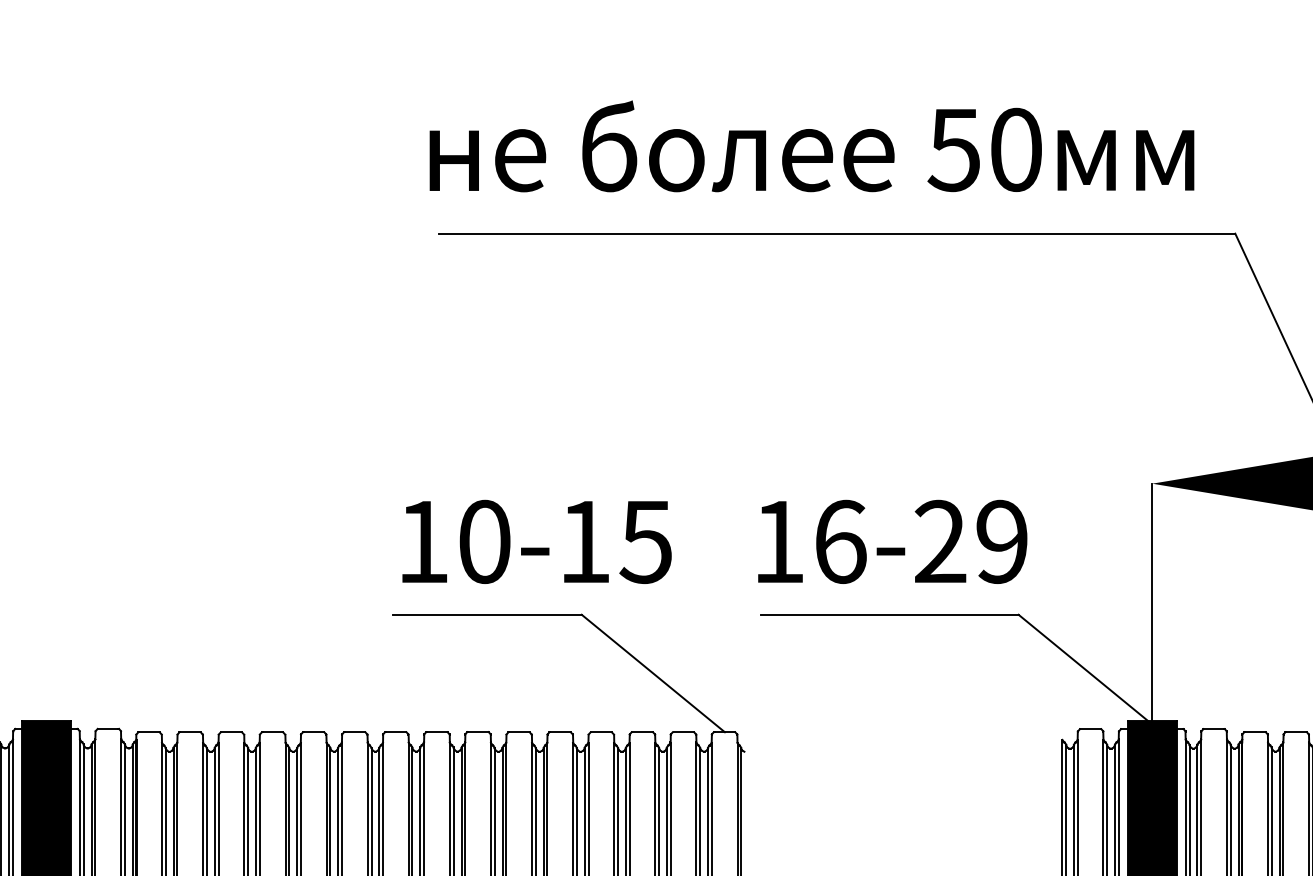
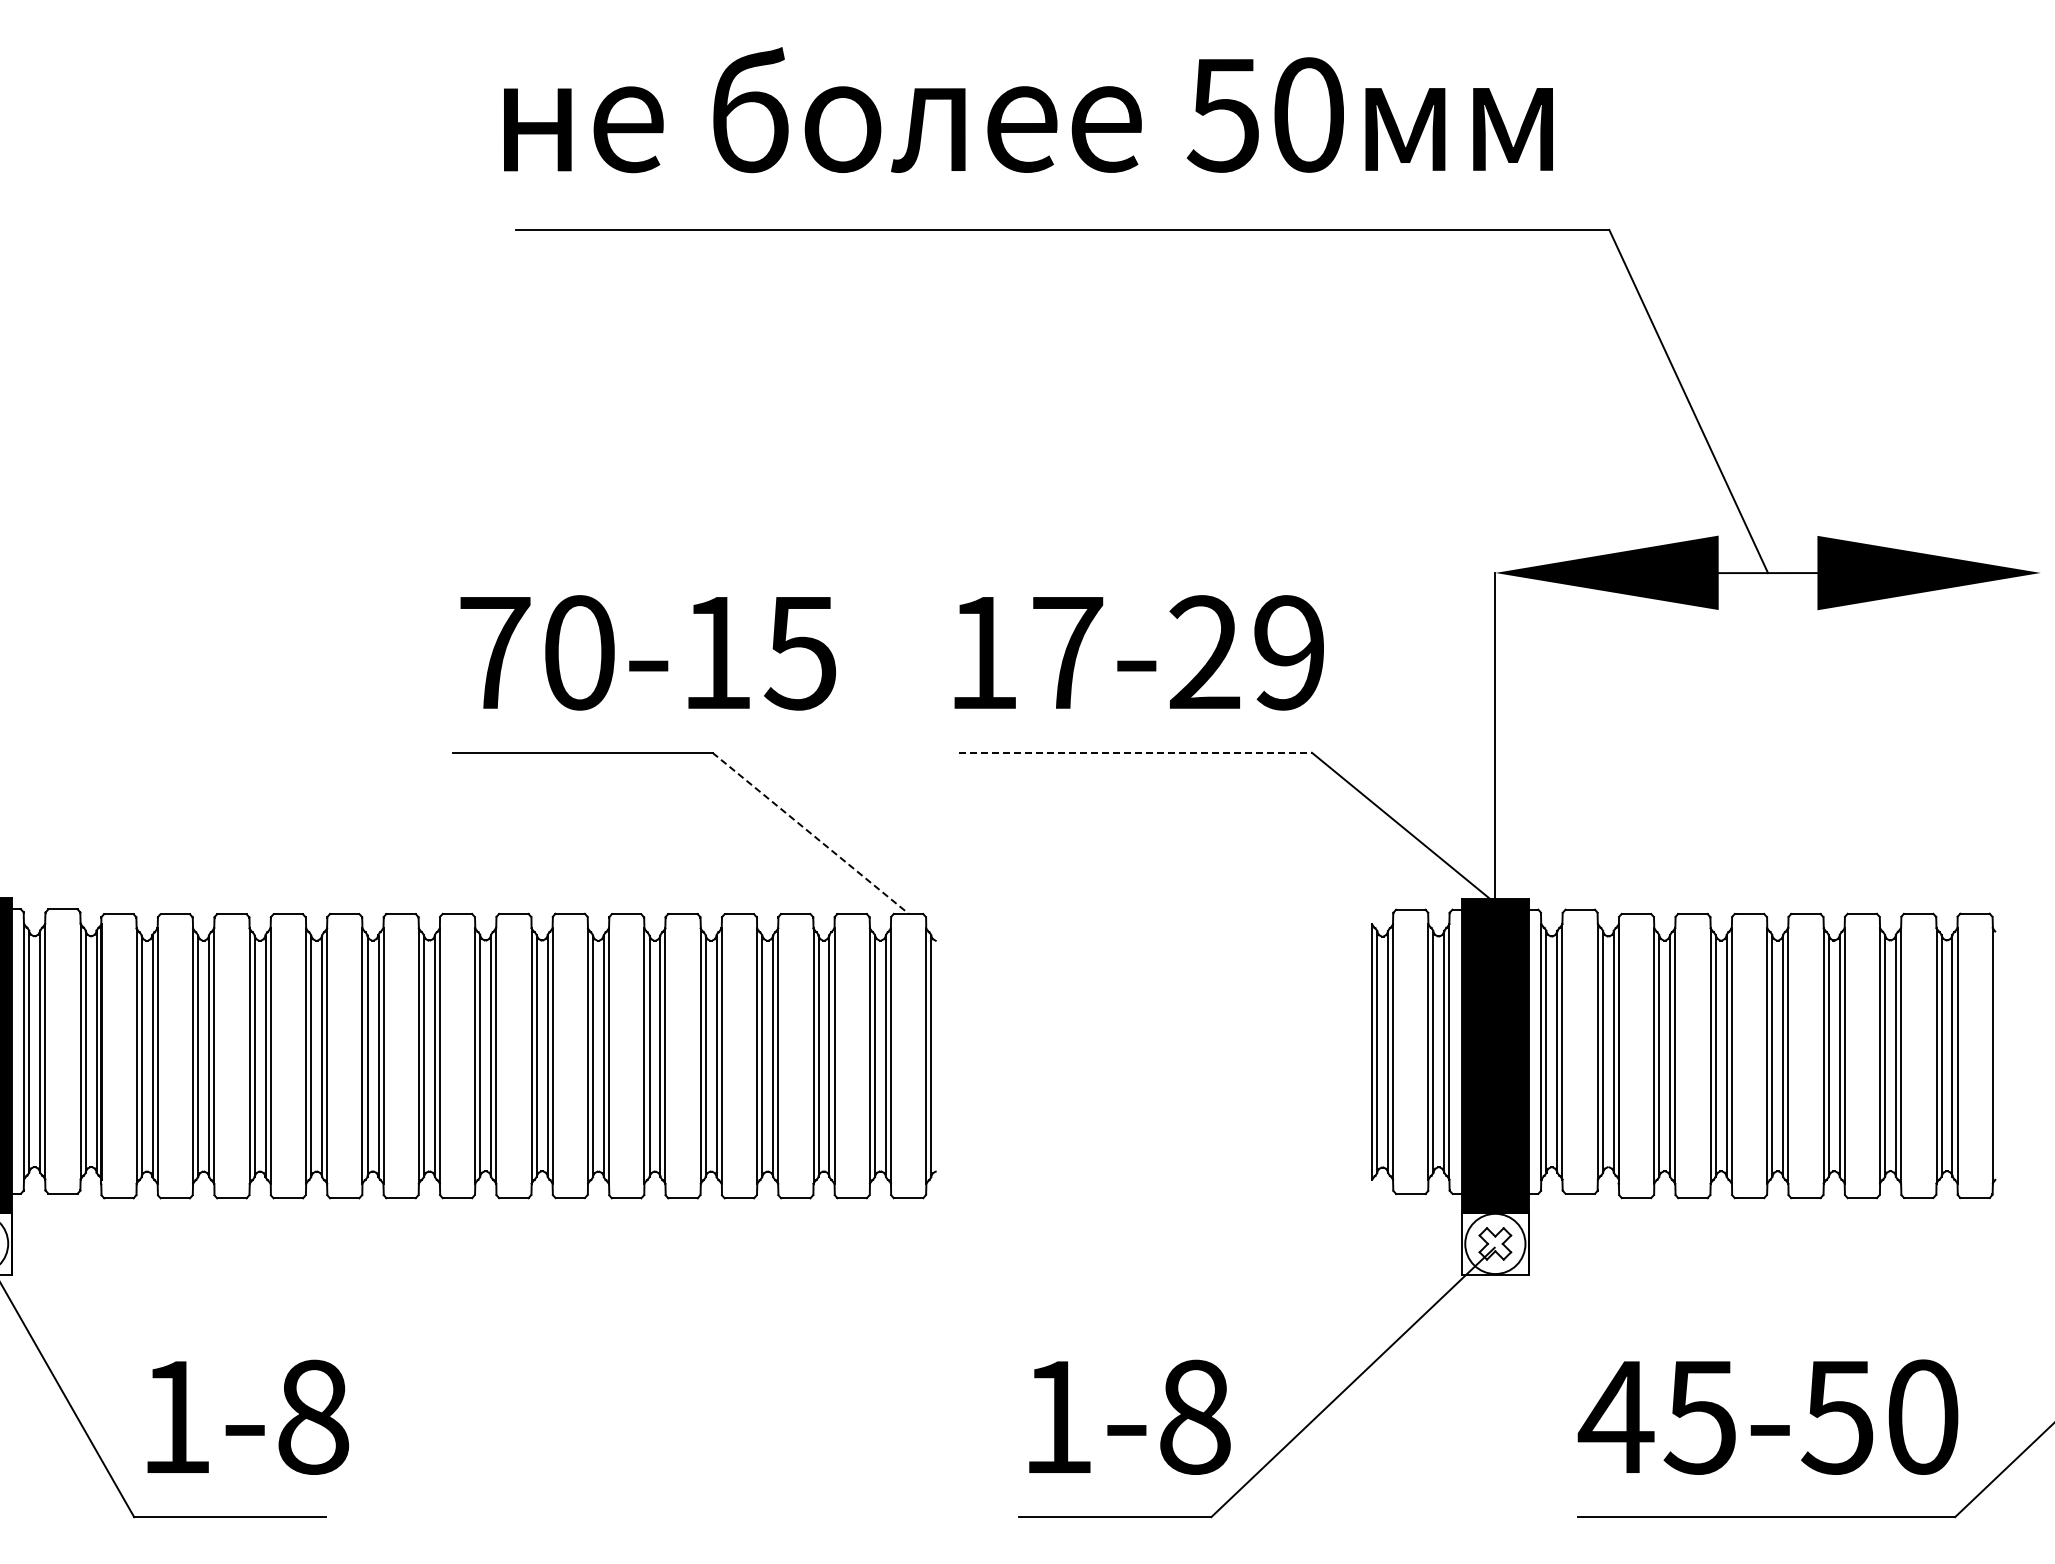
text: (423, 541) -> (495, 652), 10-15 -> 70-15
text: (841, 541) -> (1068, 652), 16-29 -> 17-29
line: (889, 614) -> (1135, 752), solid -> dashed
line: (653, 673) -> (811, 833), solid -> dashed

